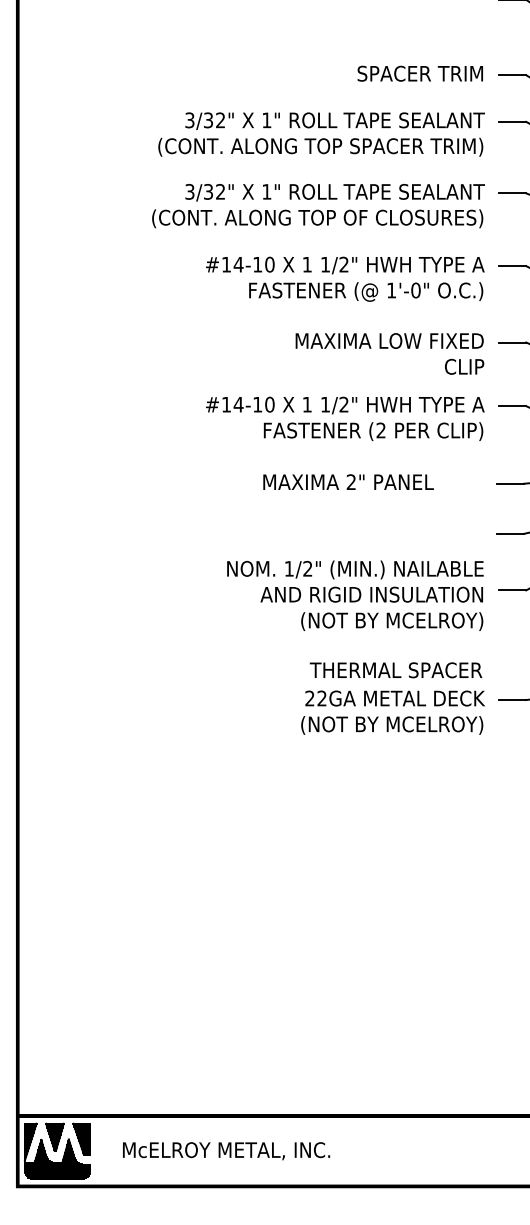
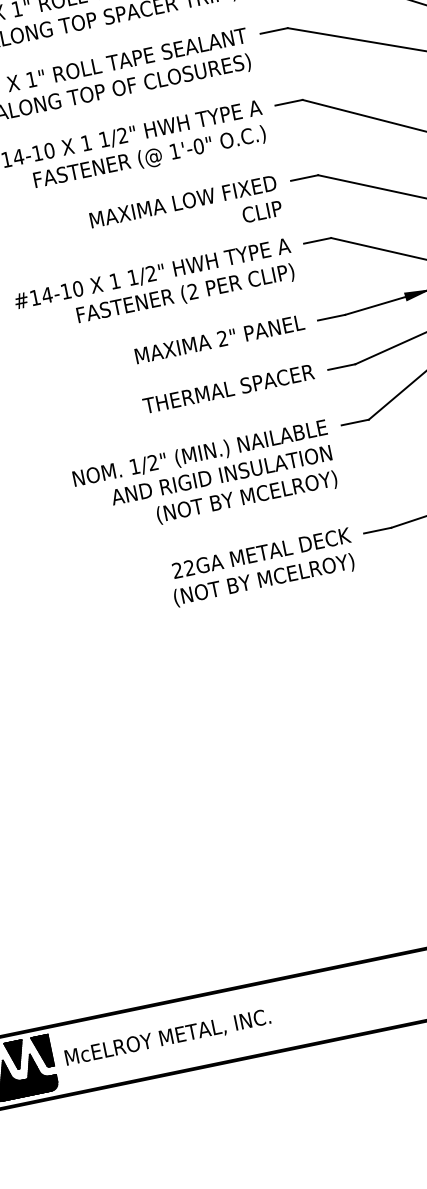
text: (348, 481) -> (219, 338), moved
text: (355, 595) -> (205, 479), moved
text: (395, 670) -> (228, 389), moved
text: (226, 1151) -> (168, 1038), moved

